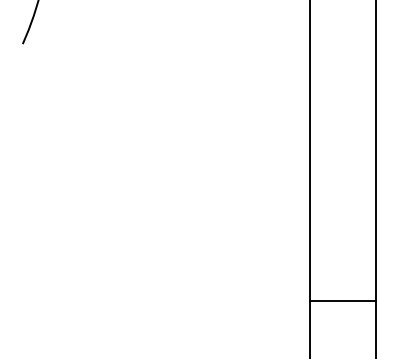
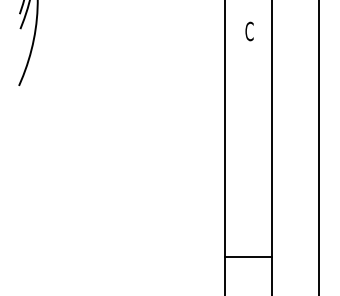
line: (341, 300) -> (247, 256), moved

